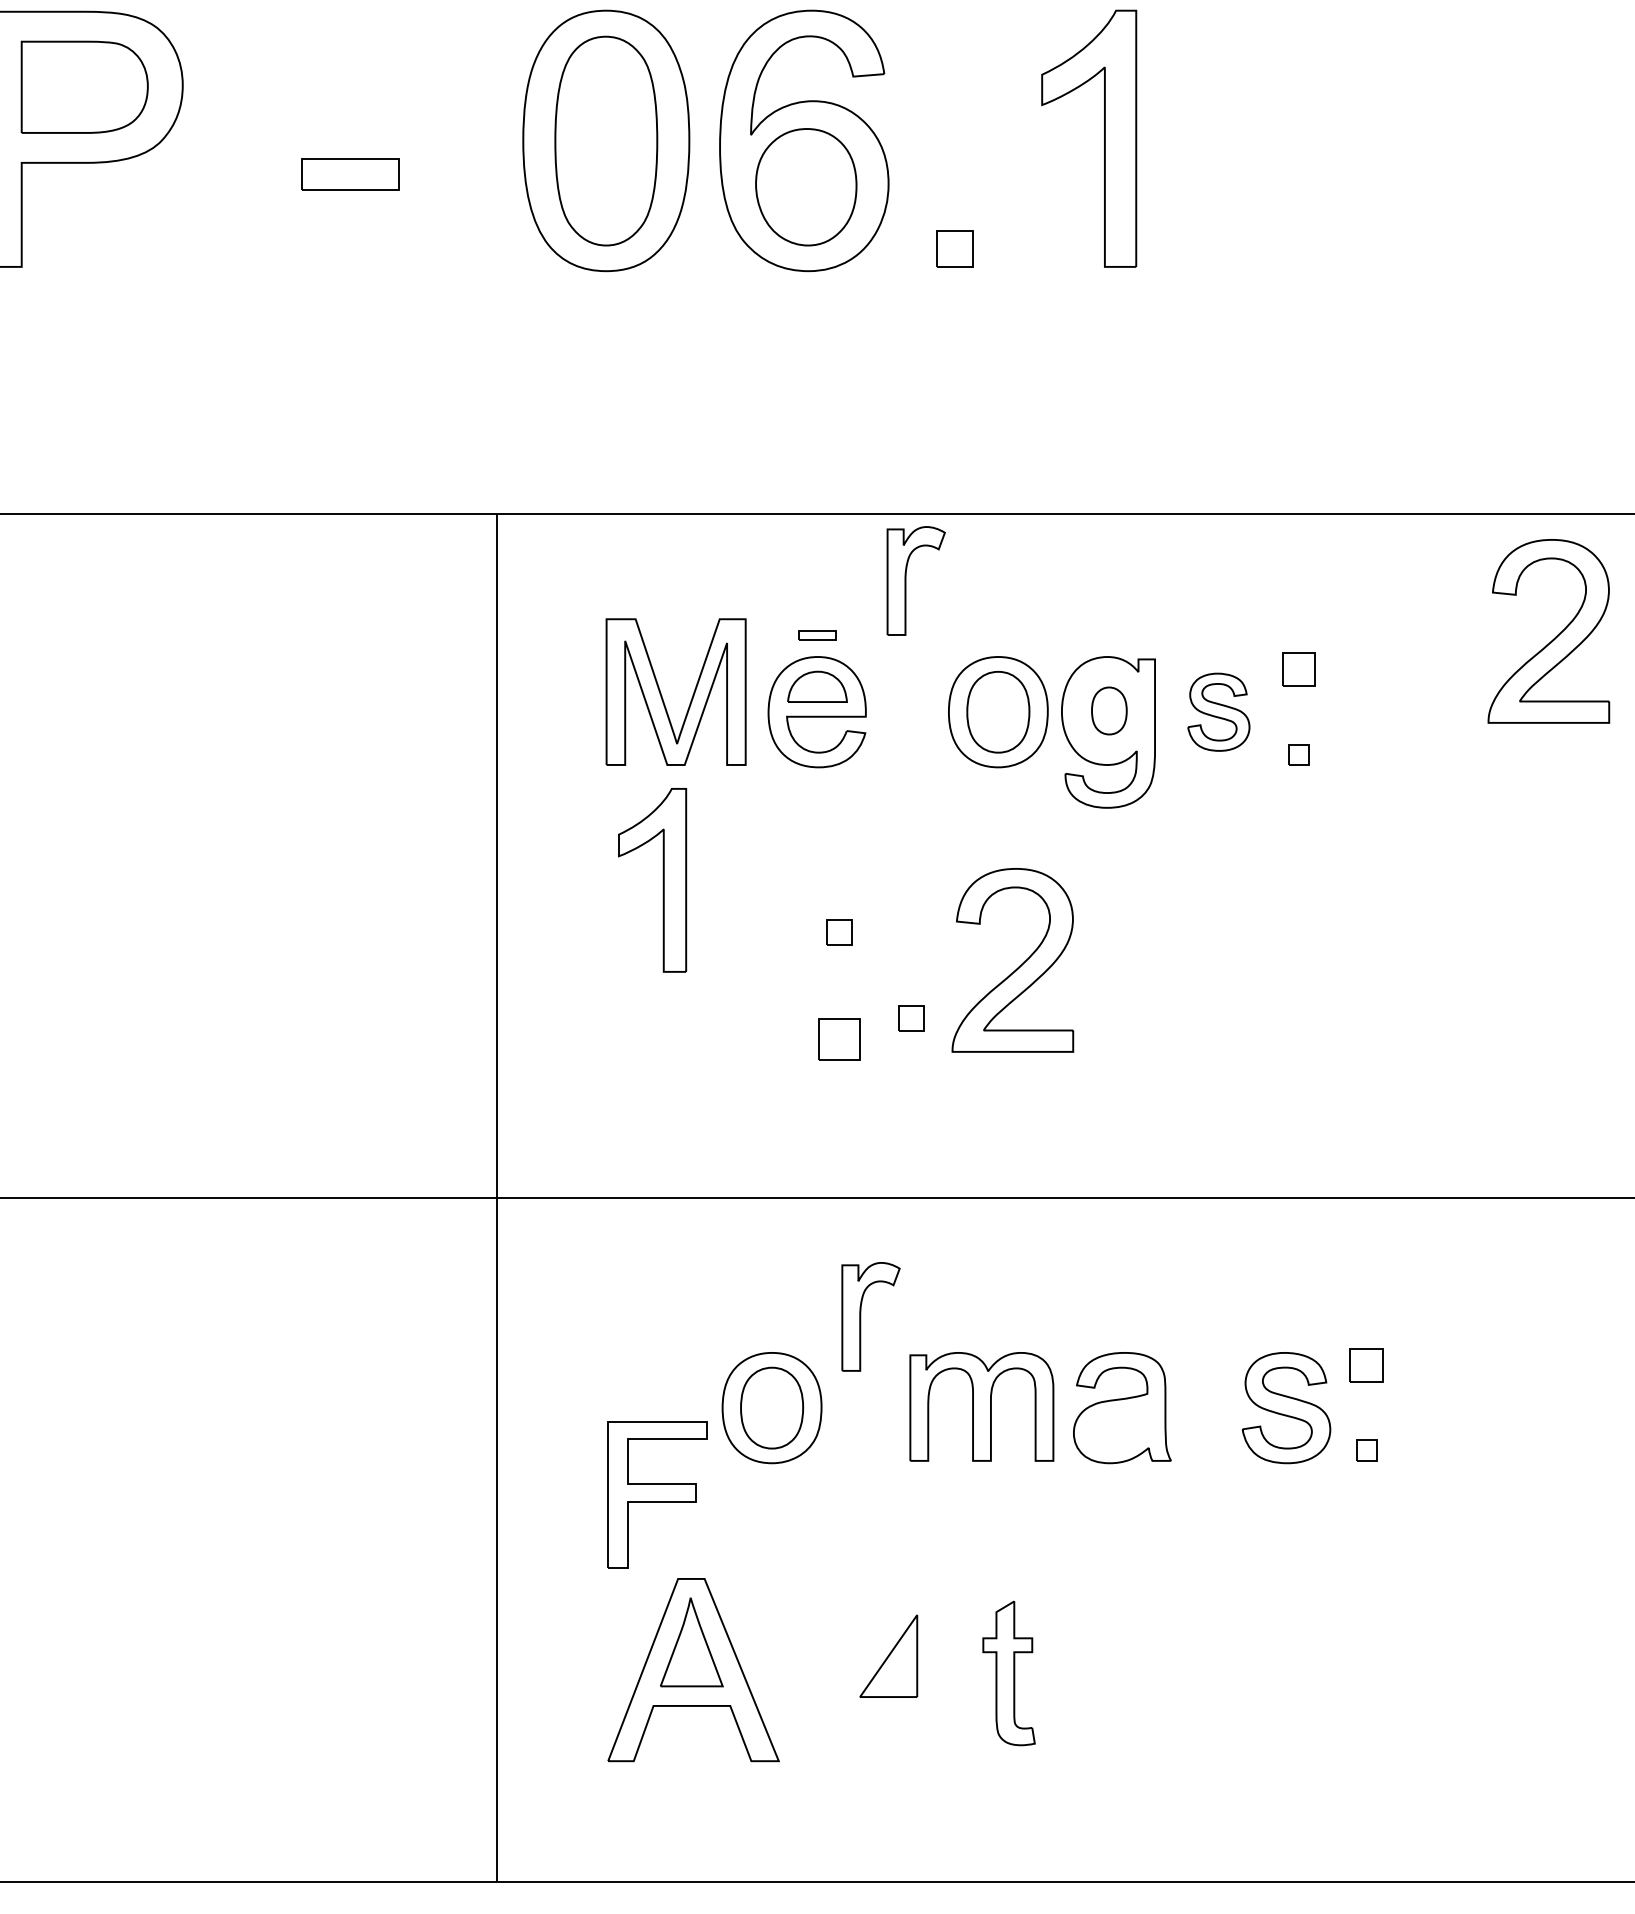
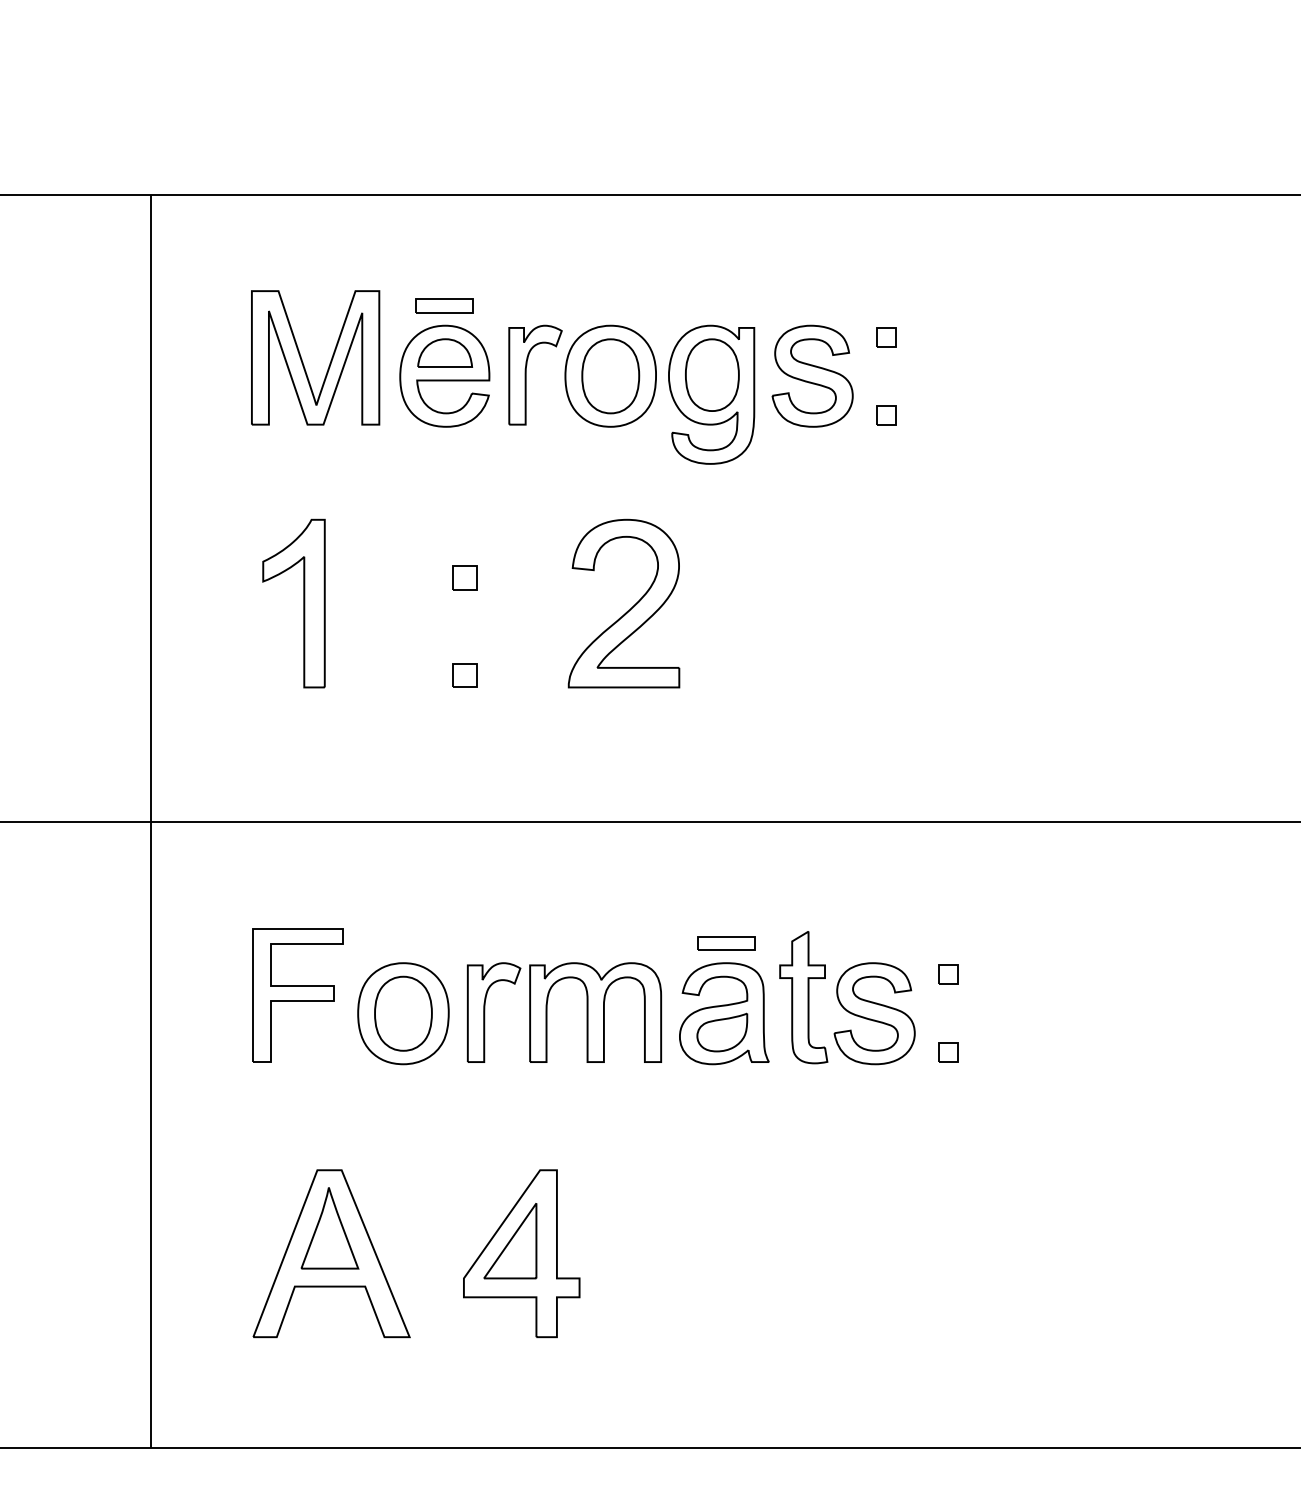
part: (906, 580) -> (526, 374), moved
part: (816, 635) -> (444, 306), size x1.67
part: (1554, 637) -> (1120, 307), removed
part: (1298, 669) -> (885, 337), size x0.62
part: (1109, 710) -> (712, 374), size x1.67
part: (1218, 712) -> (812, 376), size x1.43
part: (662, 880) -> (303, 603), moved
part: (911, 1018) -> (531, 656), removed
part: (839, 1038) -> (465, 675), size x0.62
part: (861, 1316) -> (485, 1012), moved
part: (1124, 1331) -> (726, 943), added
part: (1366, 1365) -> (947, 974), size x0.62
part: (1120, 1428) -> (722, 1032), added
part: (657, 1494) -> (298, 994), moved
part: (901, 1670) -> (522, 1254), added
part: (1008, 1673) -> (803, 997), moved

